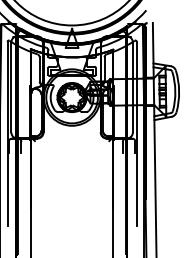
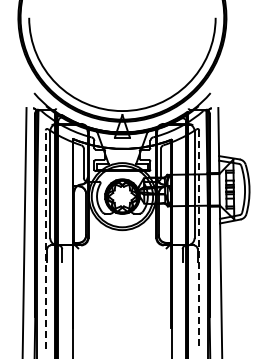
line: (7, 133) -> (45, 239), solid -> dashed
line: (137, 134) -> (199, 240), solid -> dashed

